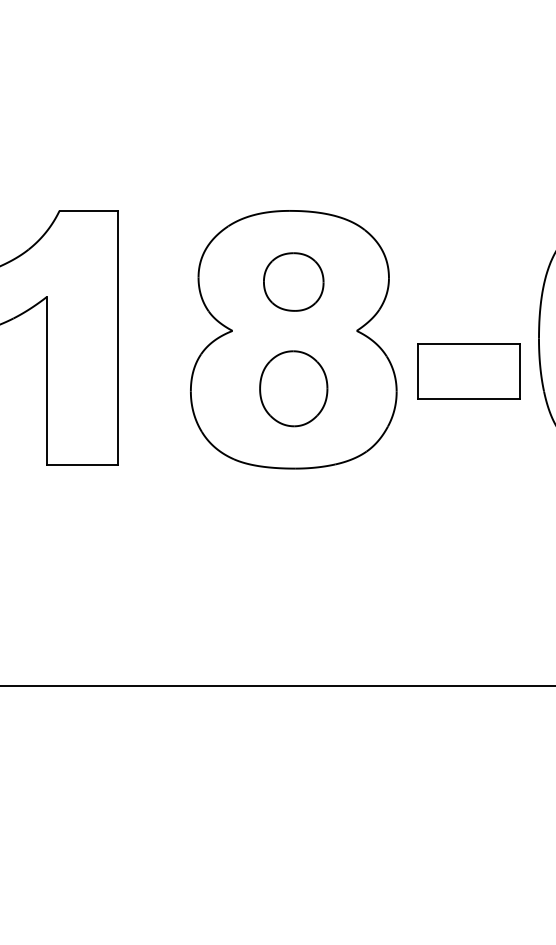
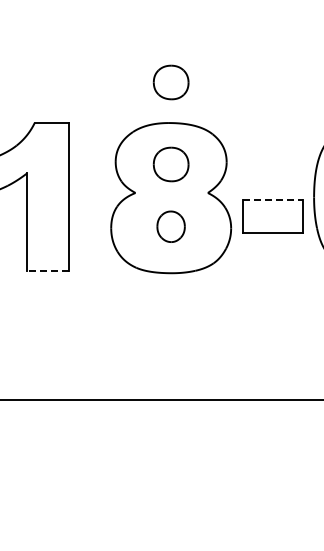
part: (292, 141) -> (170, 82), added
line: (469, 343) -> (273, 200), solid -> dashed
part: (292, 388) -> (170, 226), size x0.7
line: (81, 463) -> (47, 270), solid -> dashed

